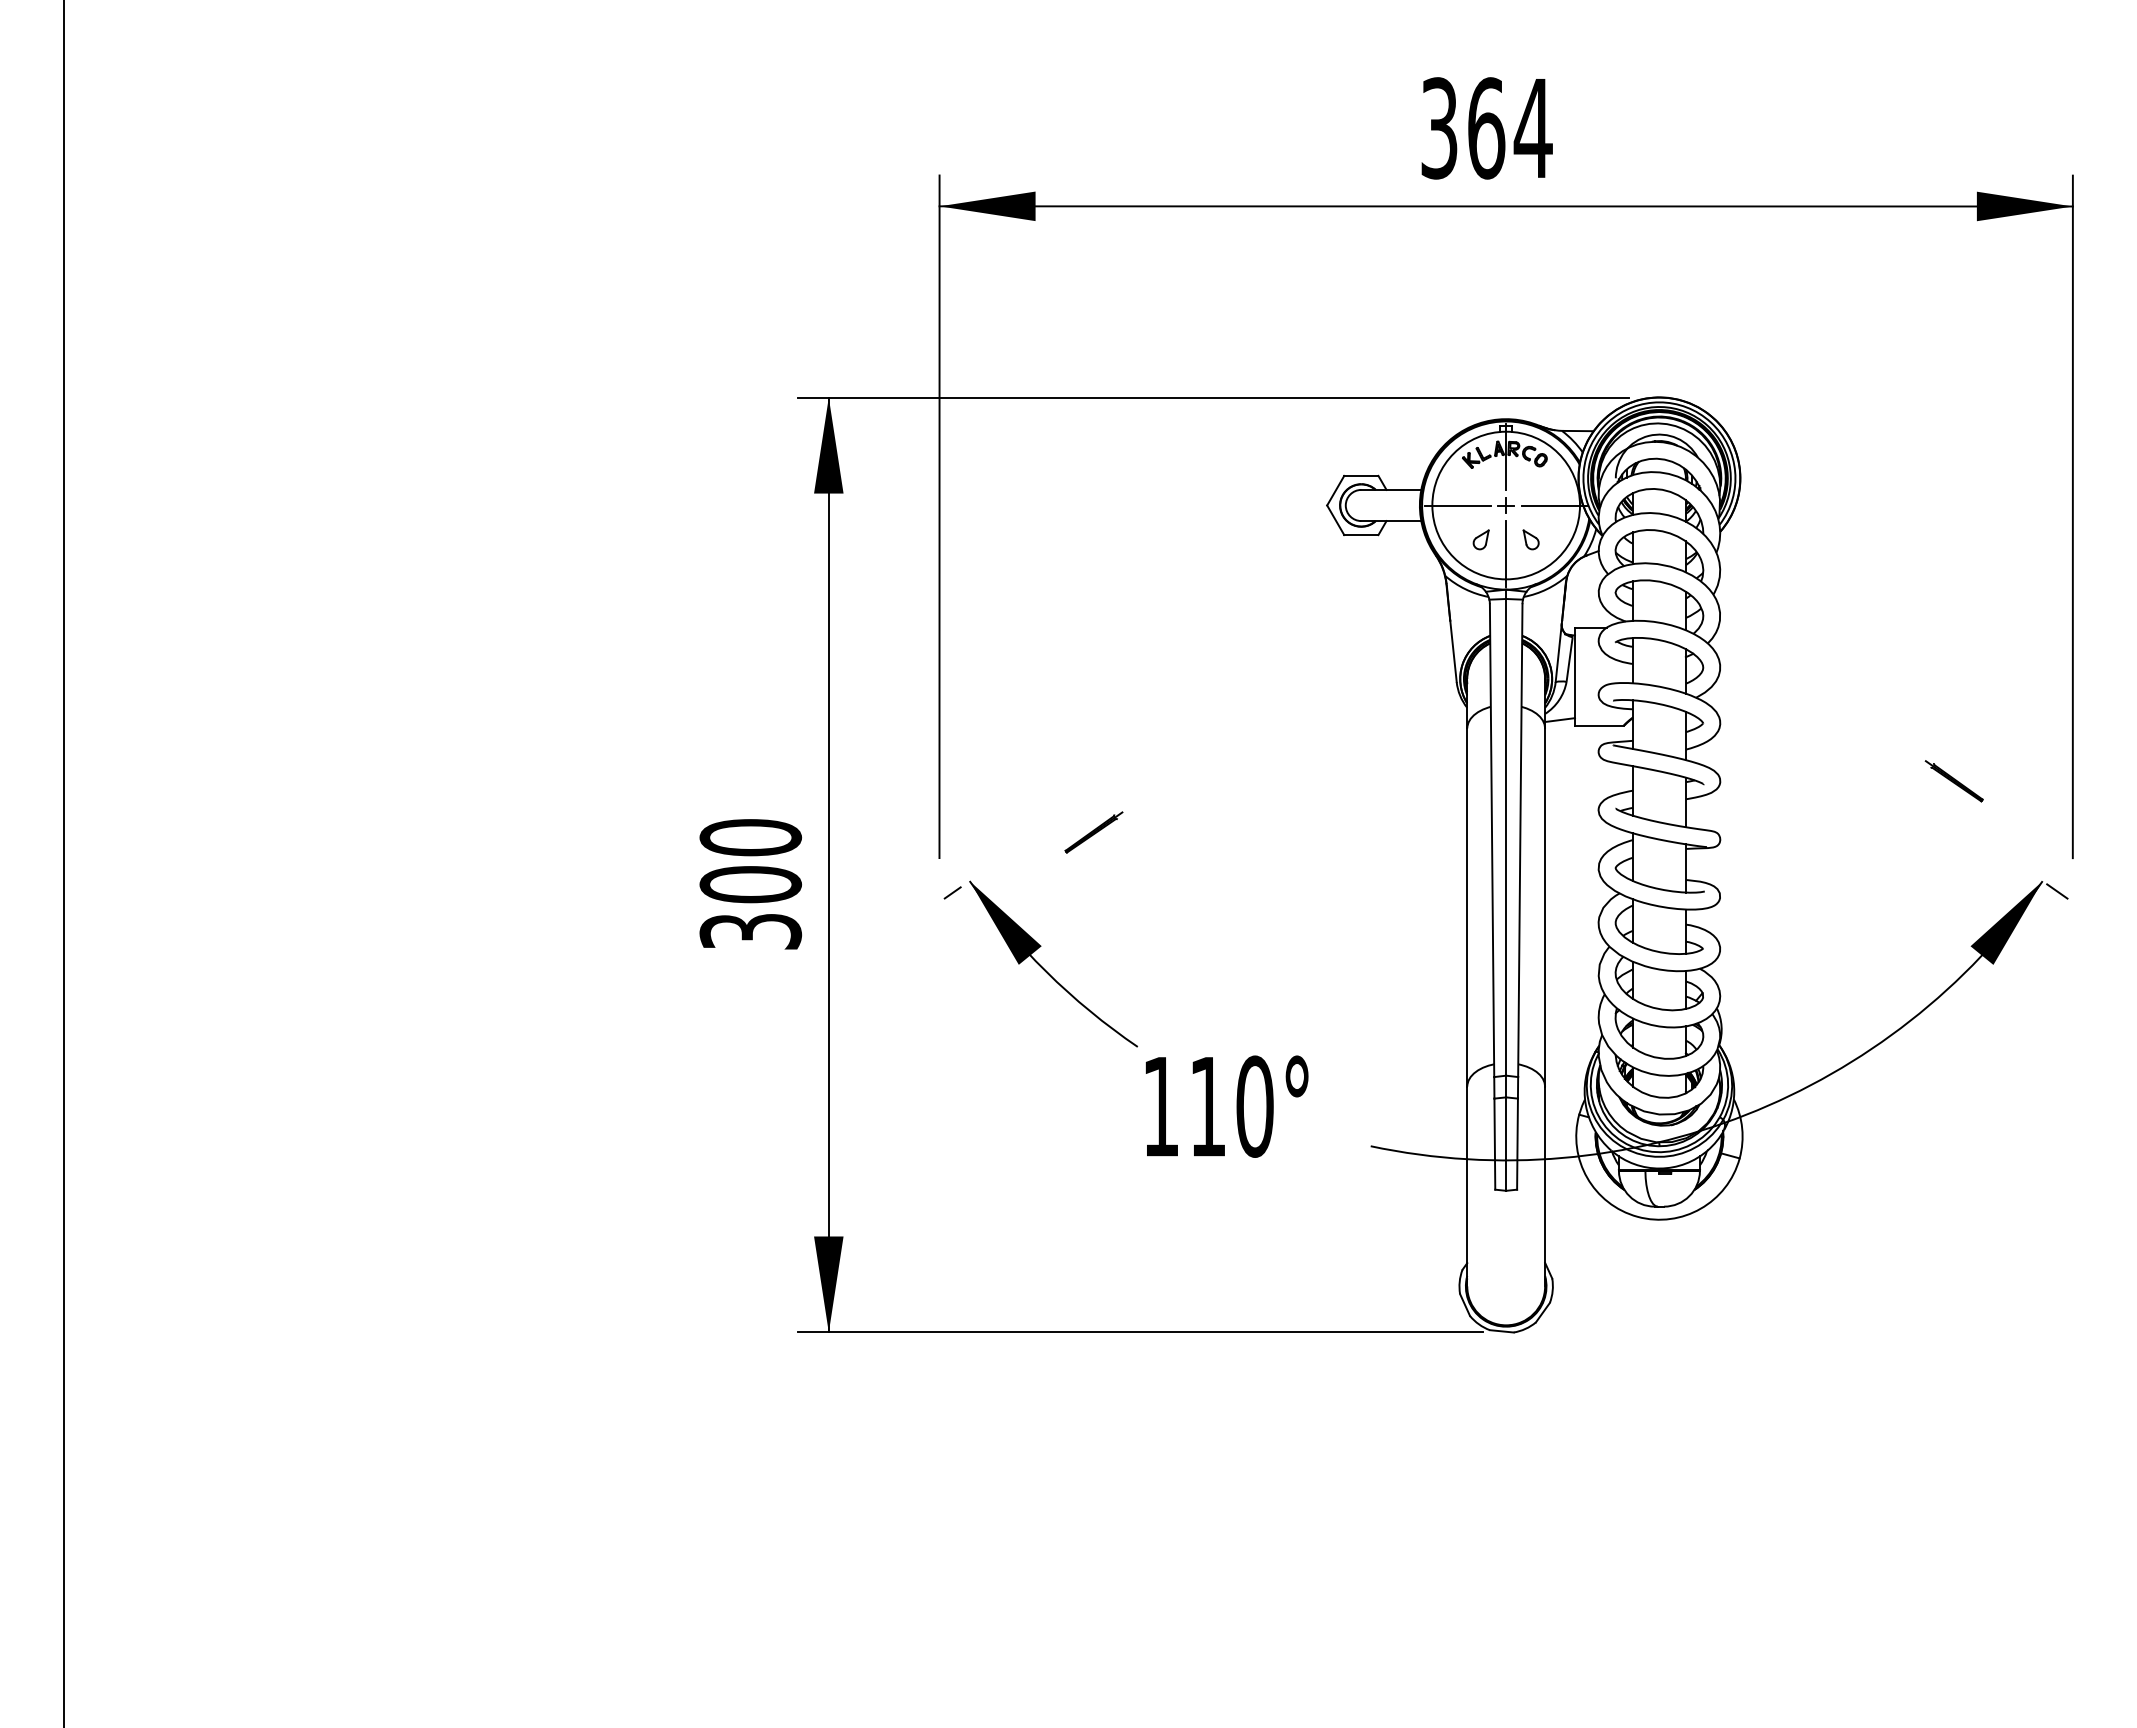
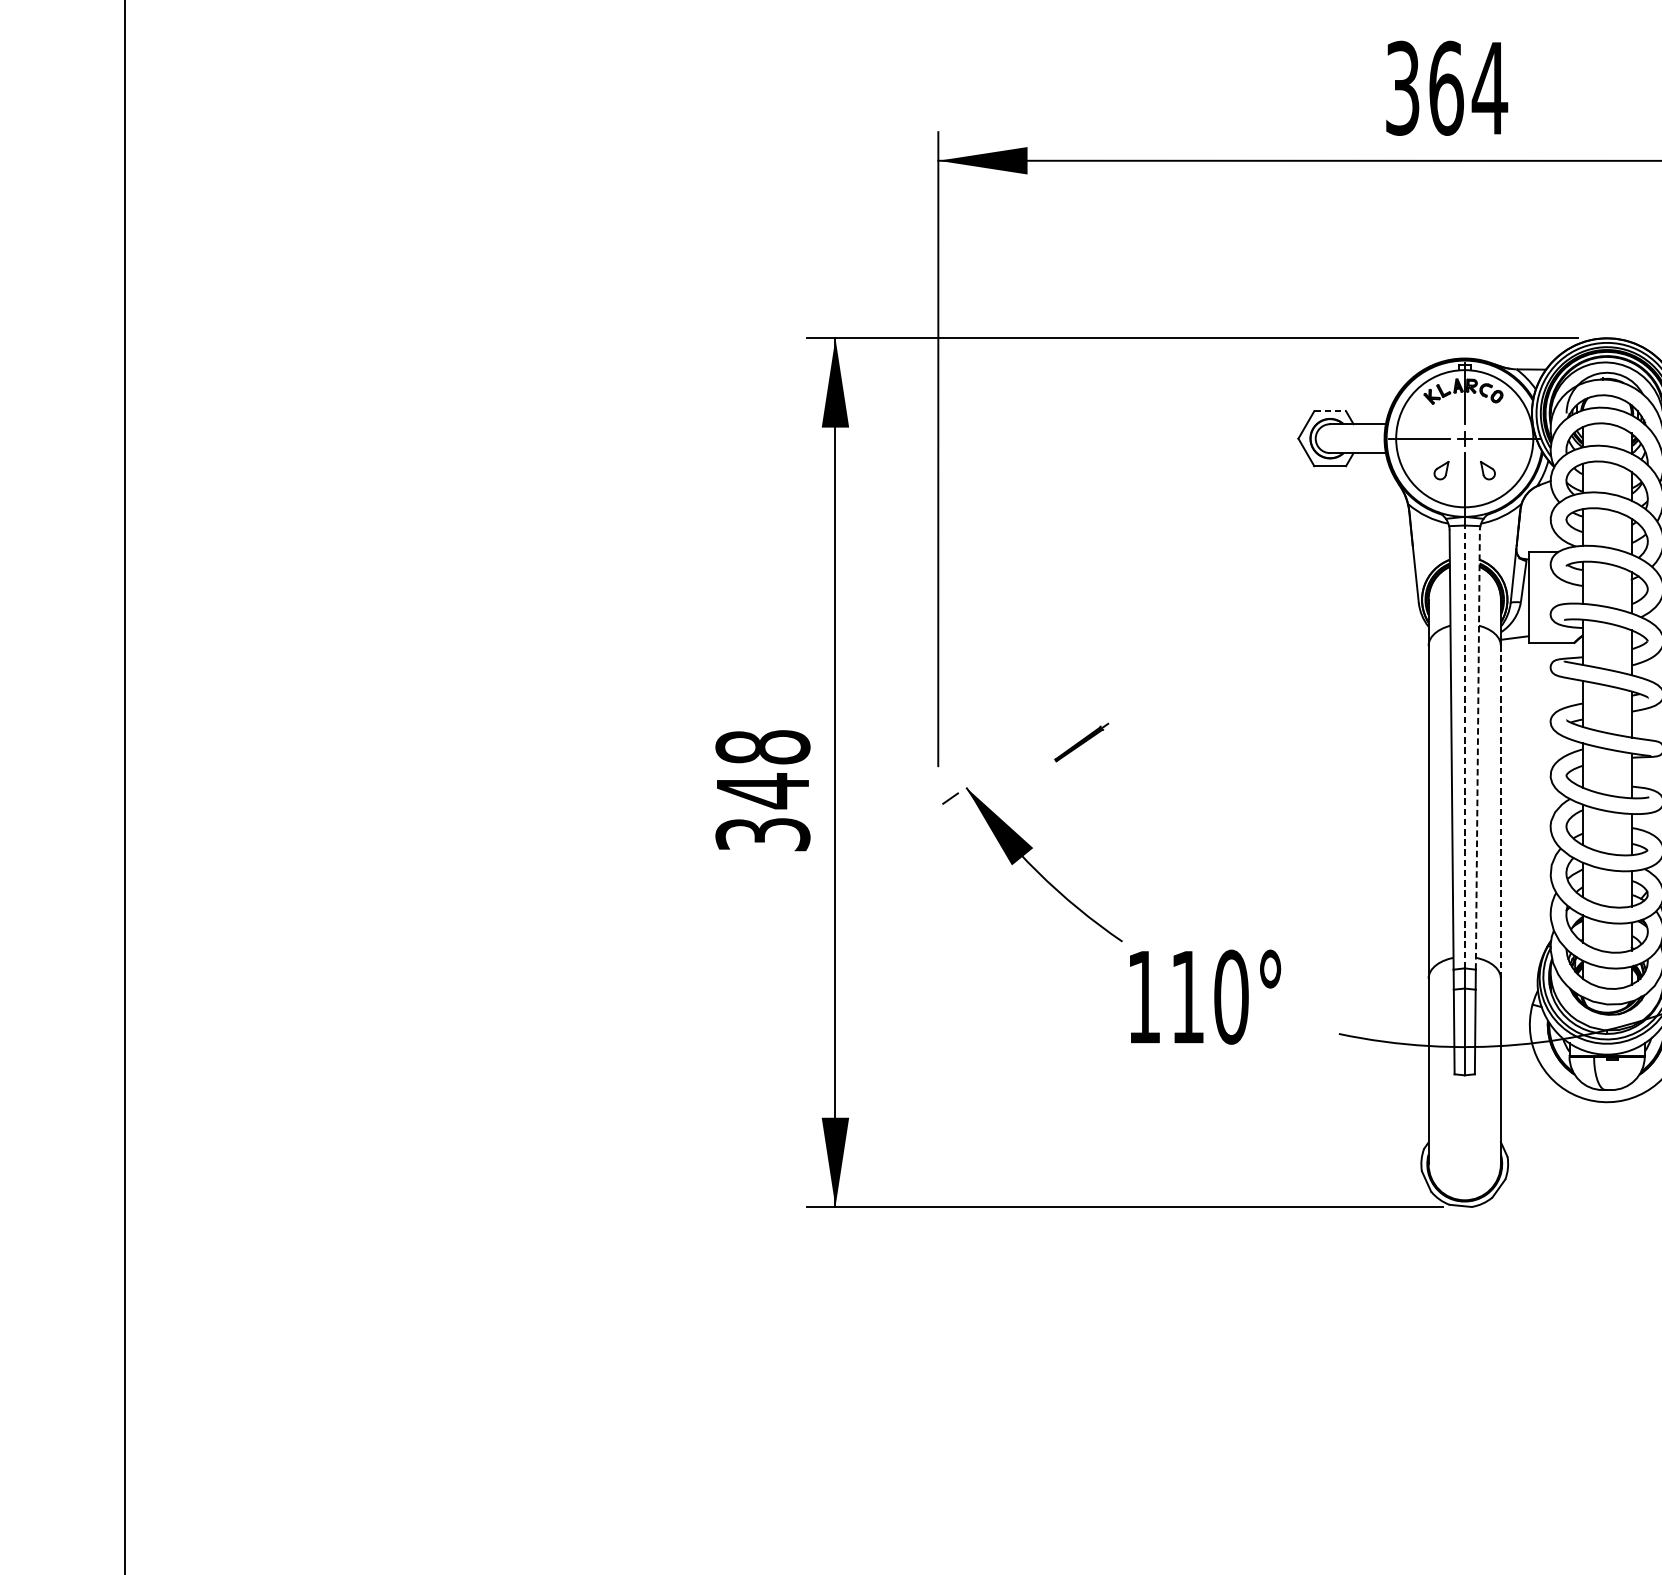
line: (1361, 475) -> (1330, 410), solid -> dashed
line: (1506, 836) -> (1465, 746), solid -> dashed
line: (1520, 840) -> (1478, 749), solid -> dashed
text: (750, 861) -> (762, 769), 300 -> 348
line: (1545, 907) -> (1501, 812), solid -> dashed

